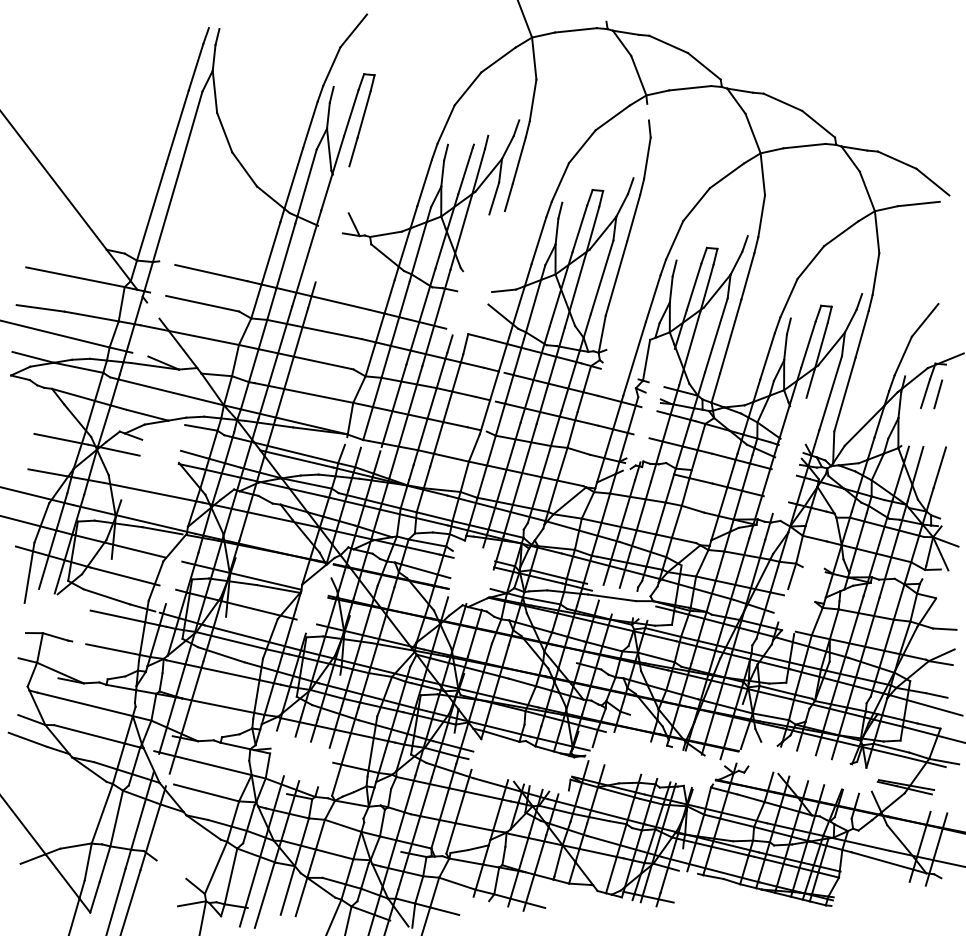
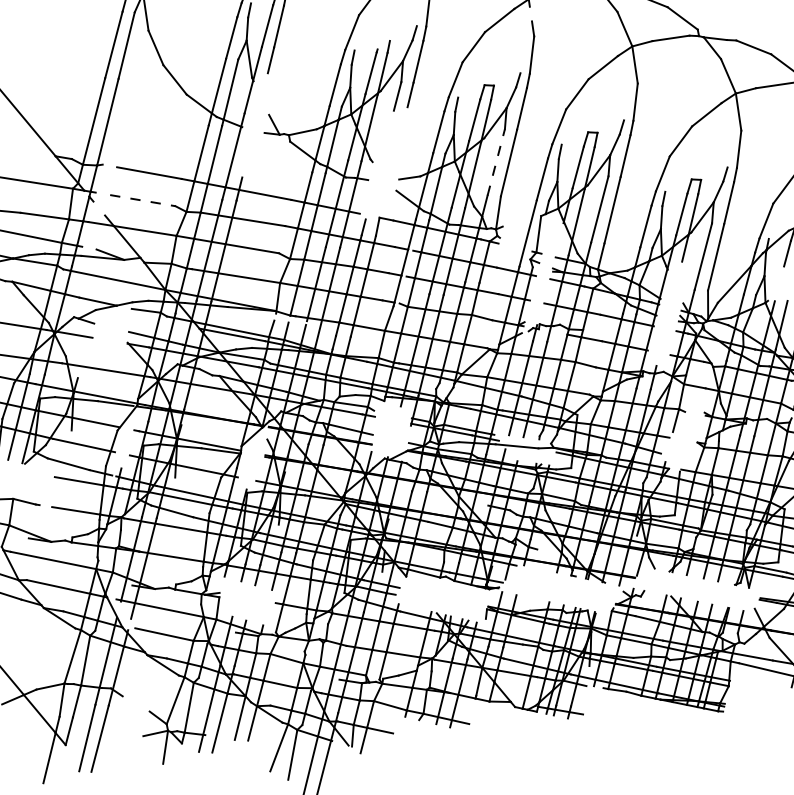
line: (602, 277) -> (496, 162), solid -> dashed
line: (203, 303) -> (143, 200), solid -> dashed

